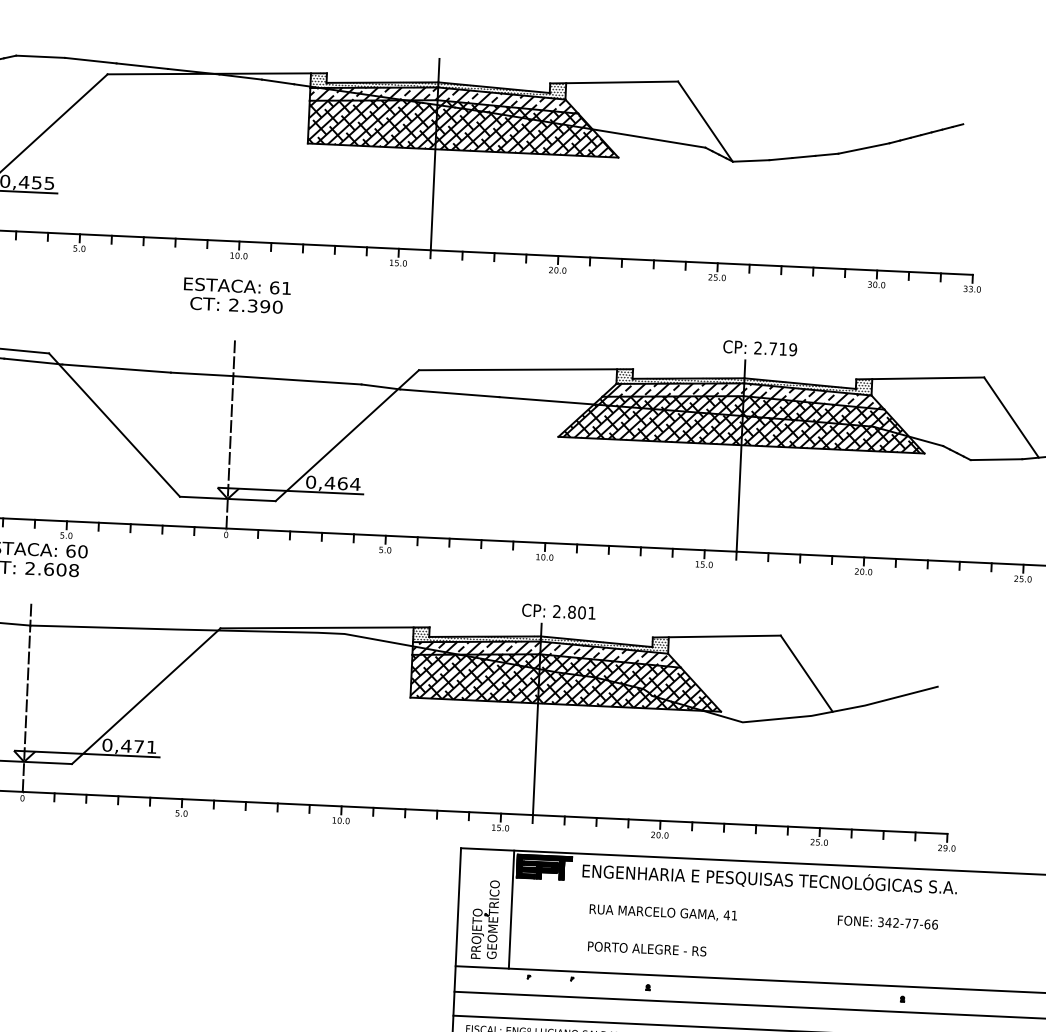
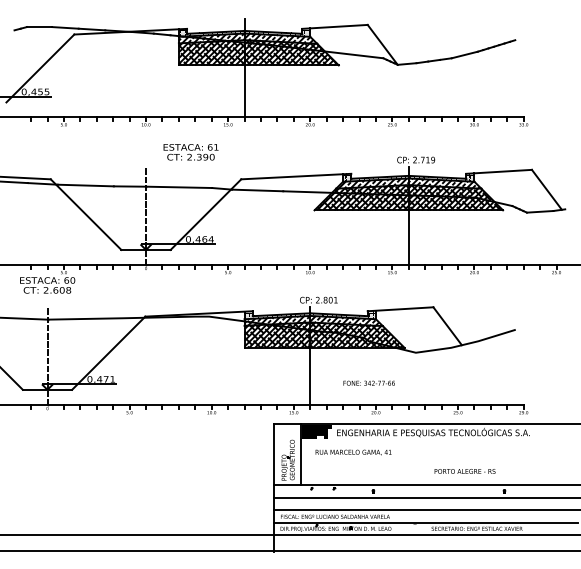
text: (235, 296) -> (190, 152), moved
text: (663, 912) -> (353, 452), moved
text: (886, 921) -> (368, 382), moved
text: (646, 949) -> (464, 471), moved

